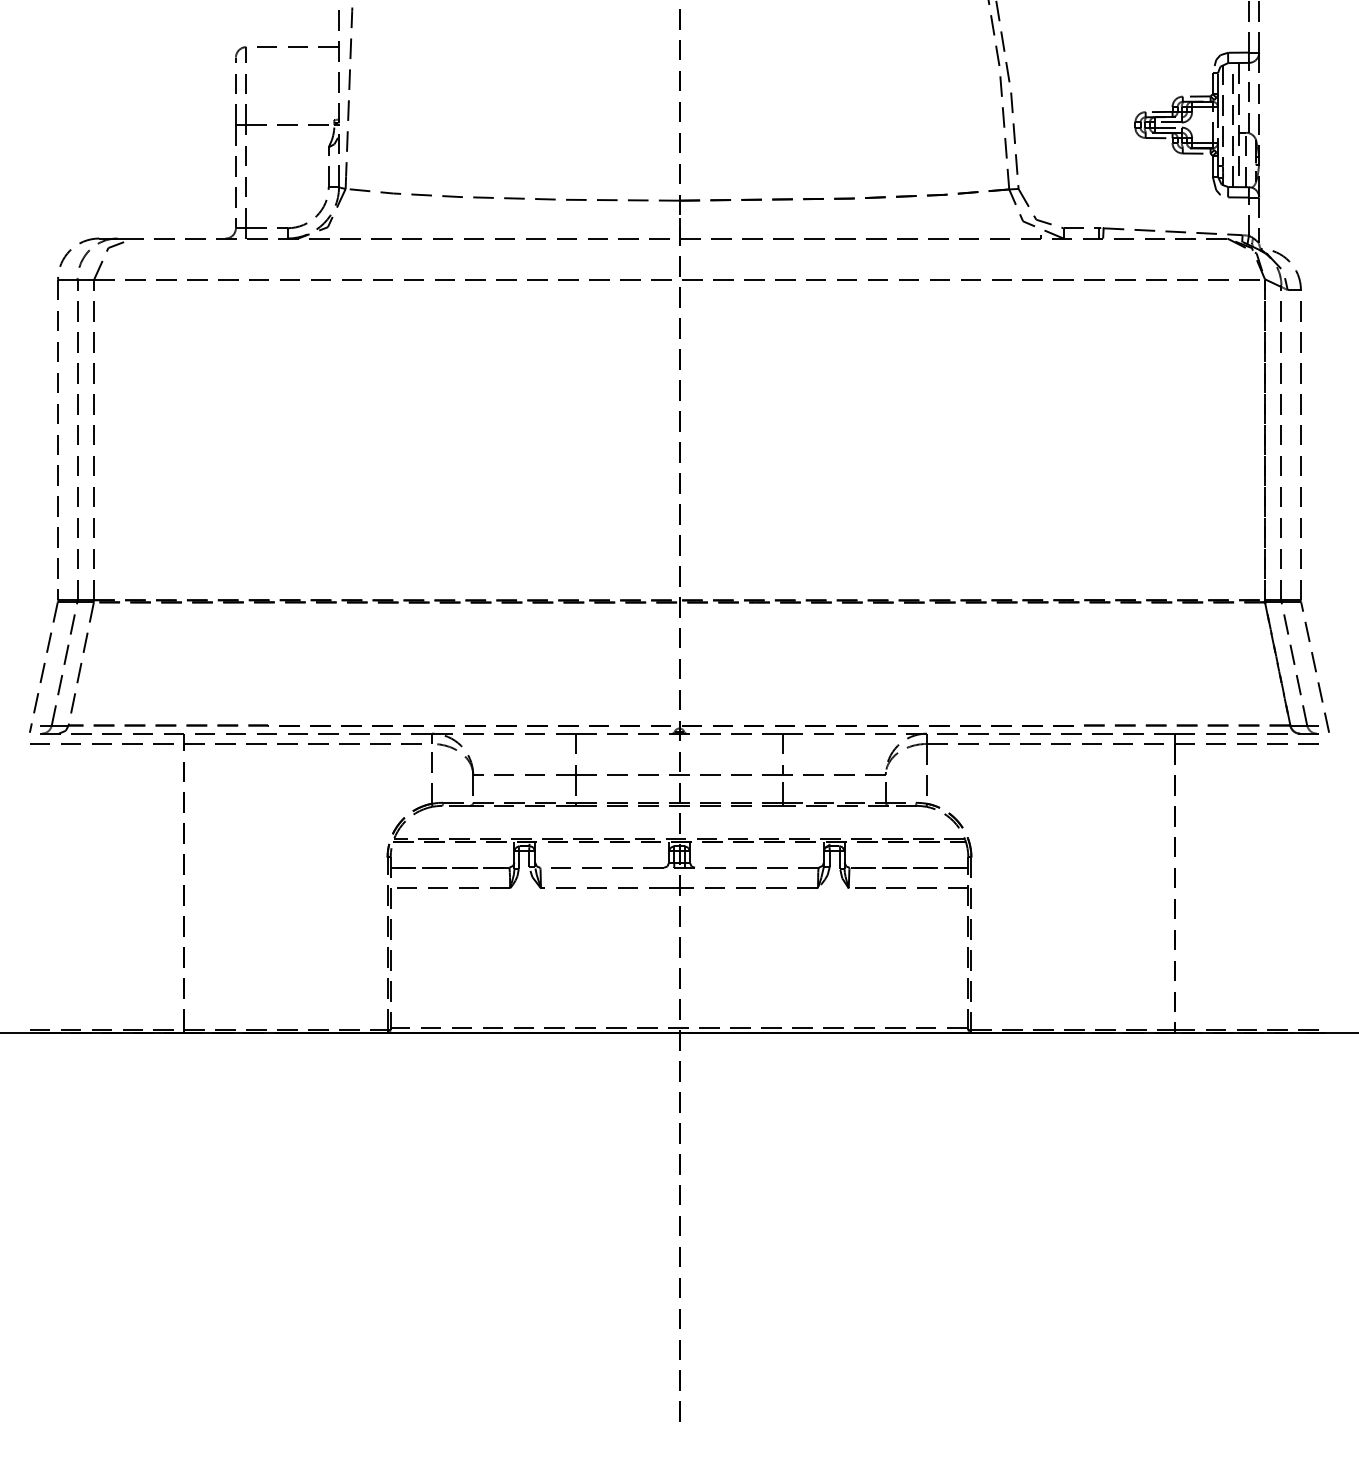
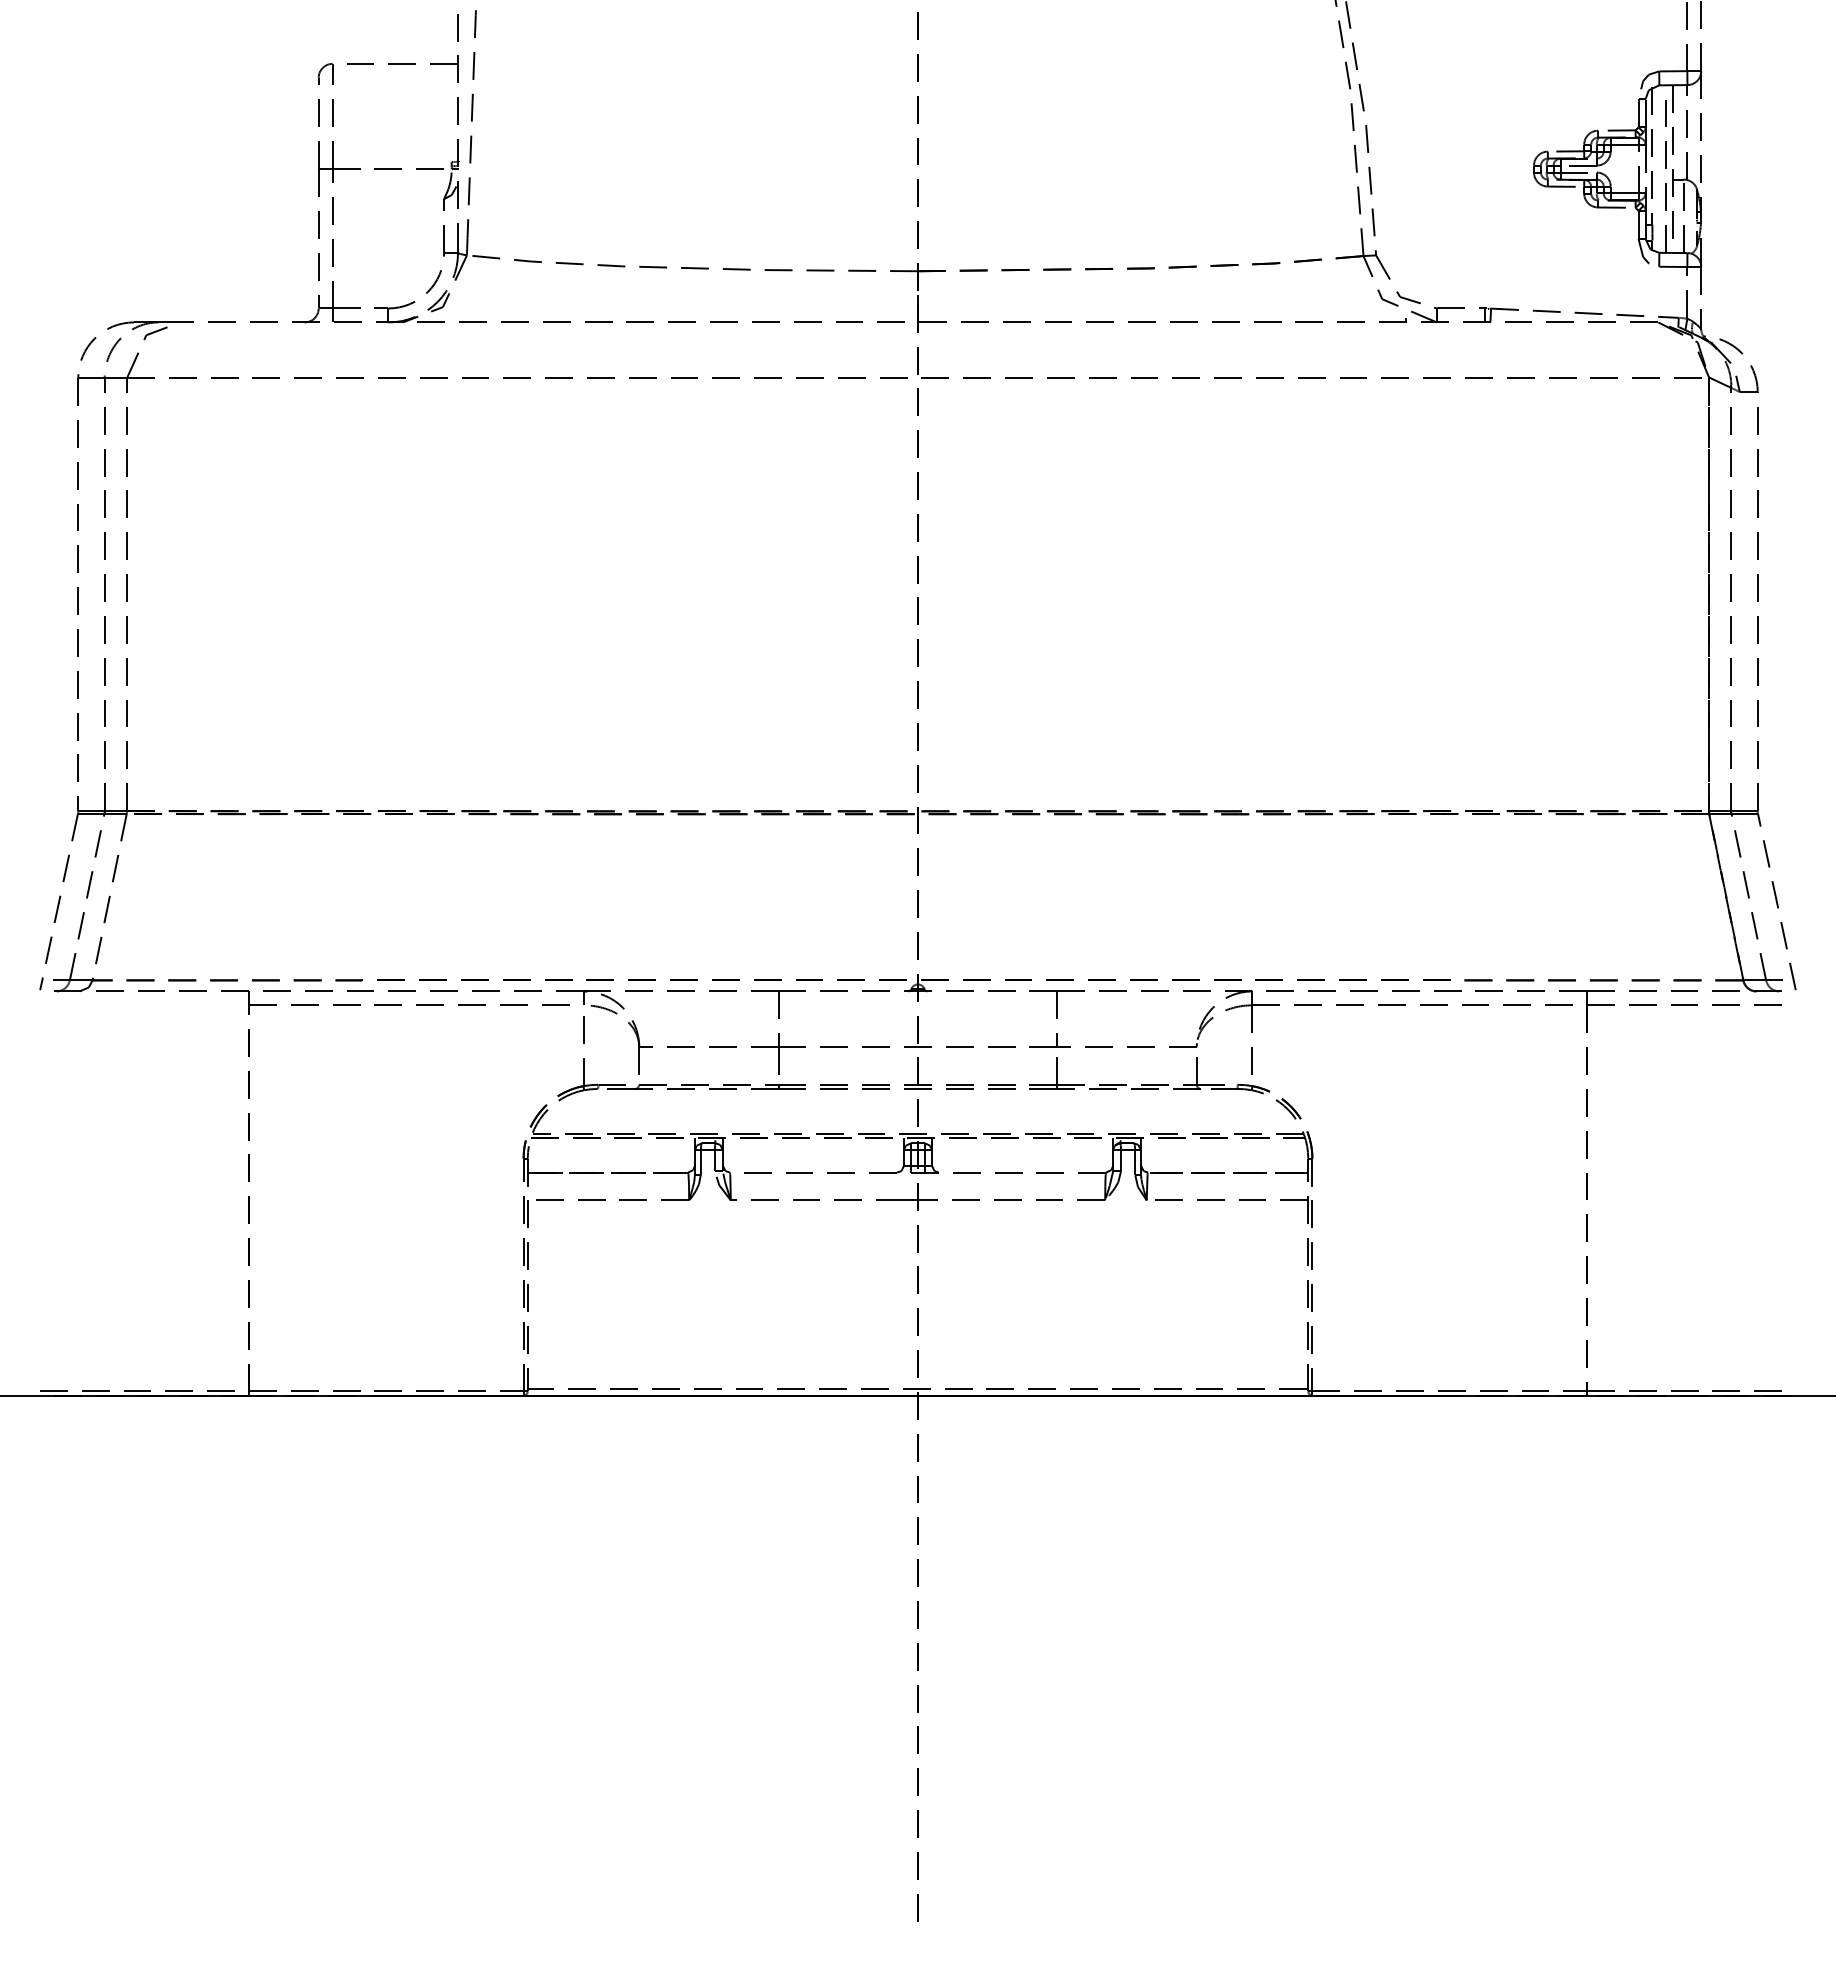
line: (101, 743) -> (137, 1004), removed

